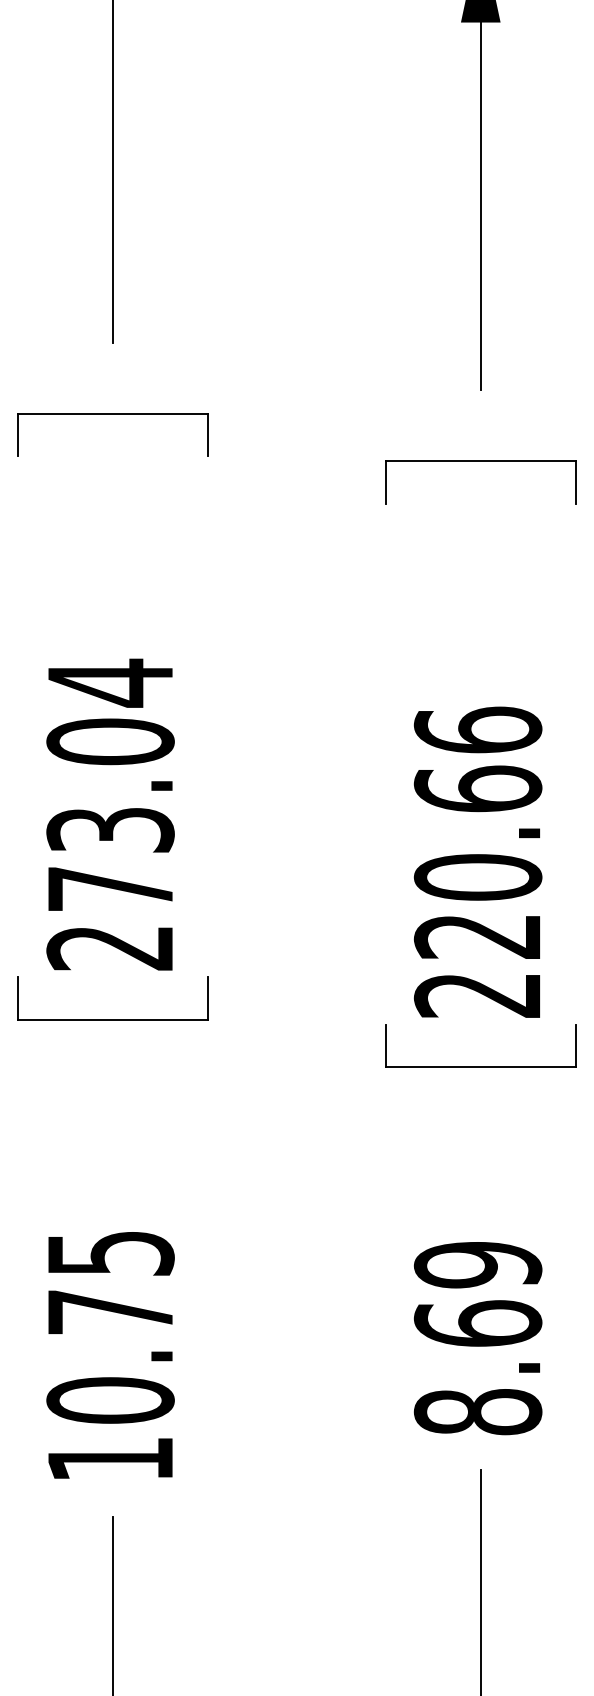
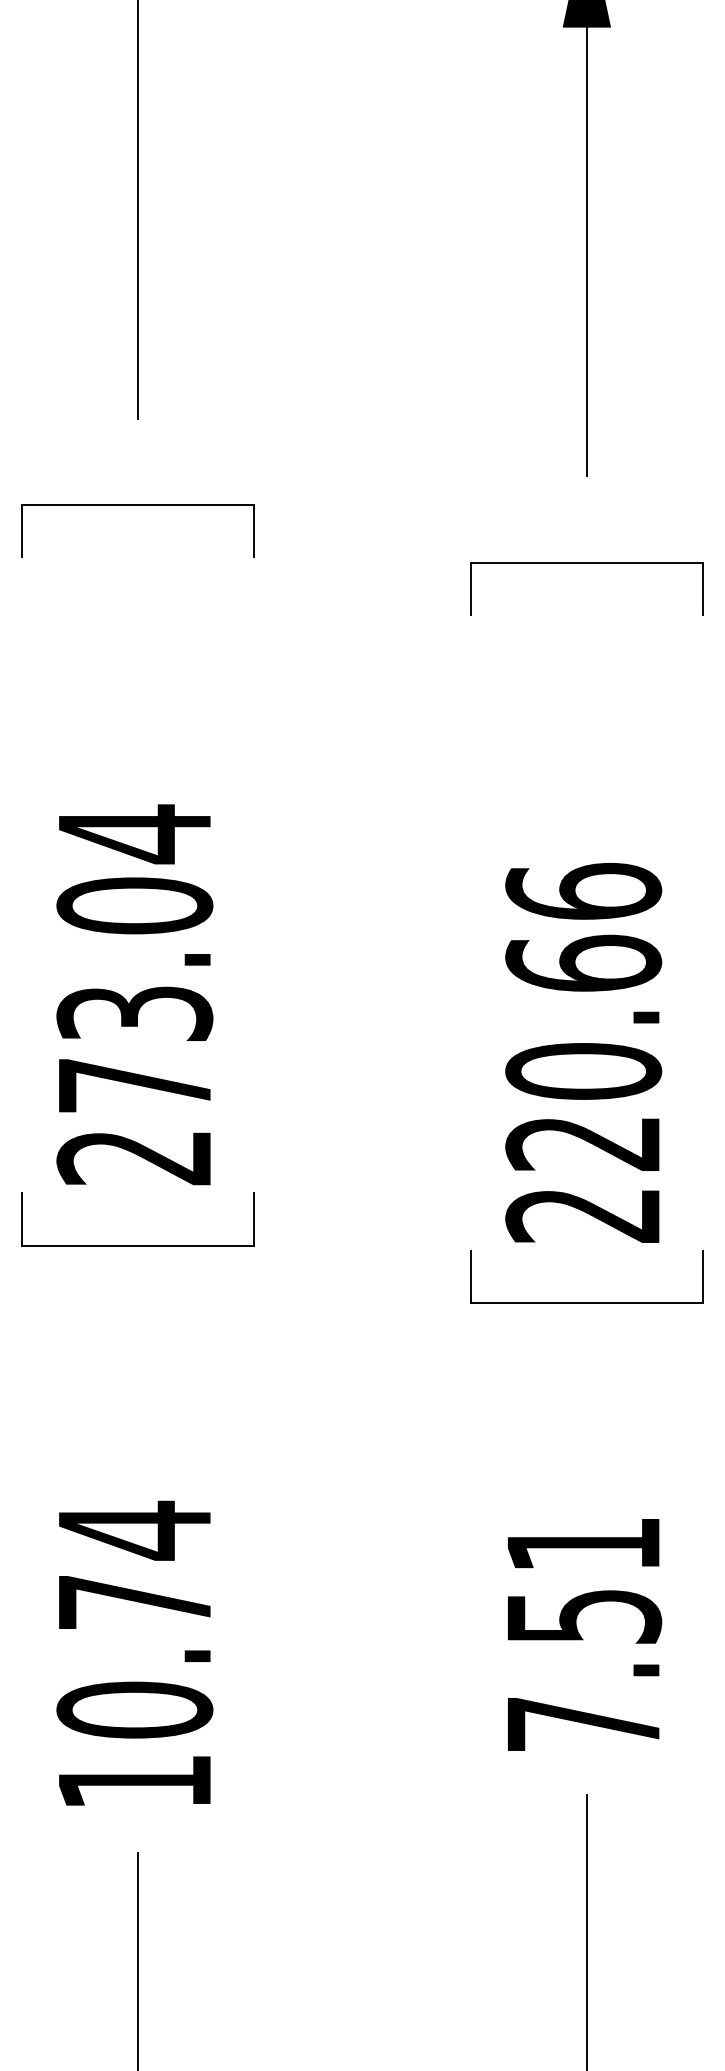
text: (111, 1253) -> (136, 1530), 10.75 -> 10.74
text: (477, 1338) -> (583, 1634), 8.69 -> 7.51

